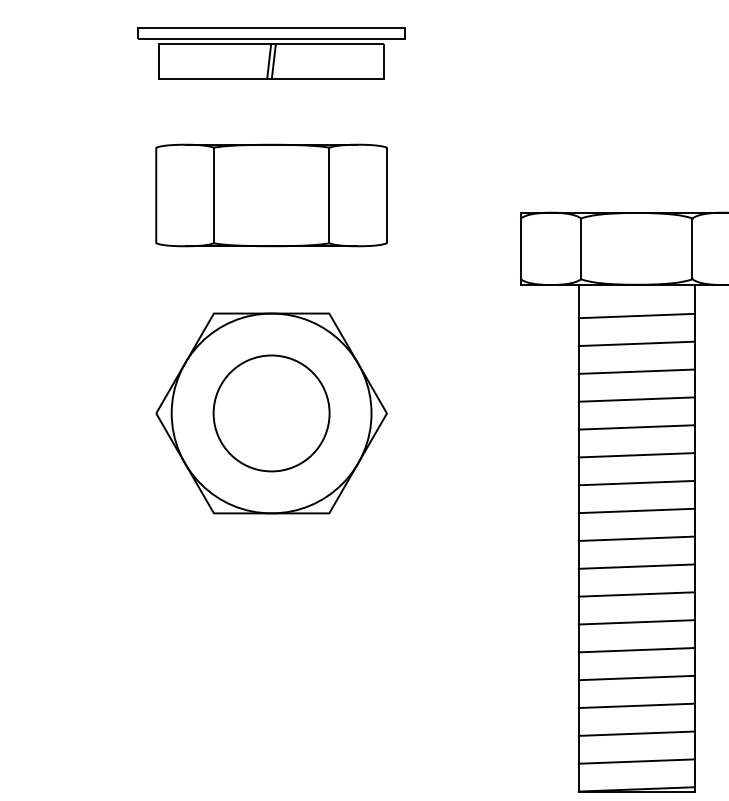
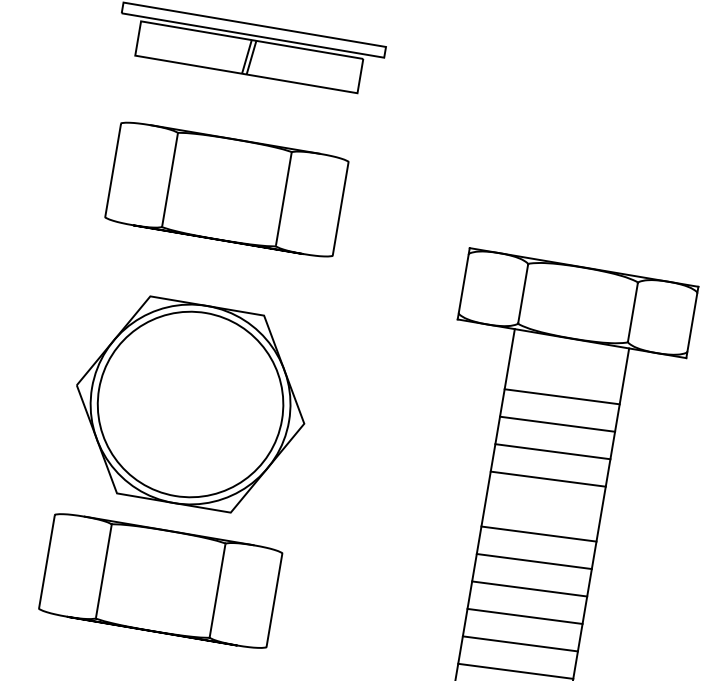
line: (636, 315) -> (566, 368), removed
circle: (271, 413) -> (190, 404), size x1.6
line: (636, 455) -> (543, 506), removed
part: (271, 592) -> (160, 581), added

